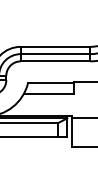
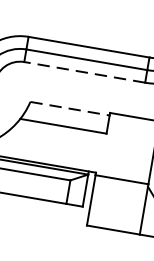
line: (55, 61) -> (84, 72), solid -> dashed
line: (50, 83) -> (69, 109), solid -> dashed

